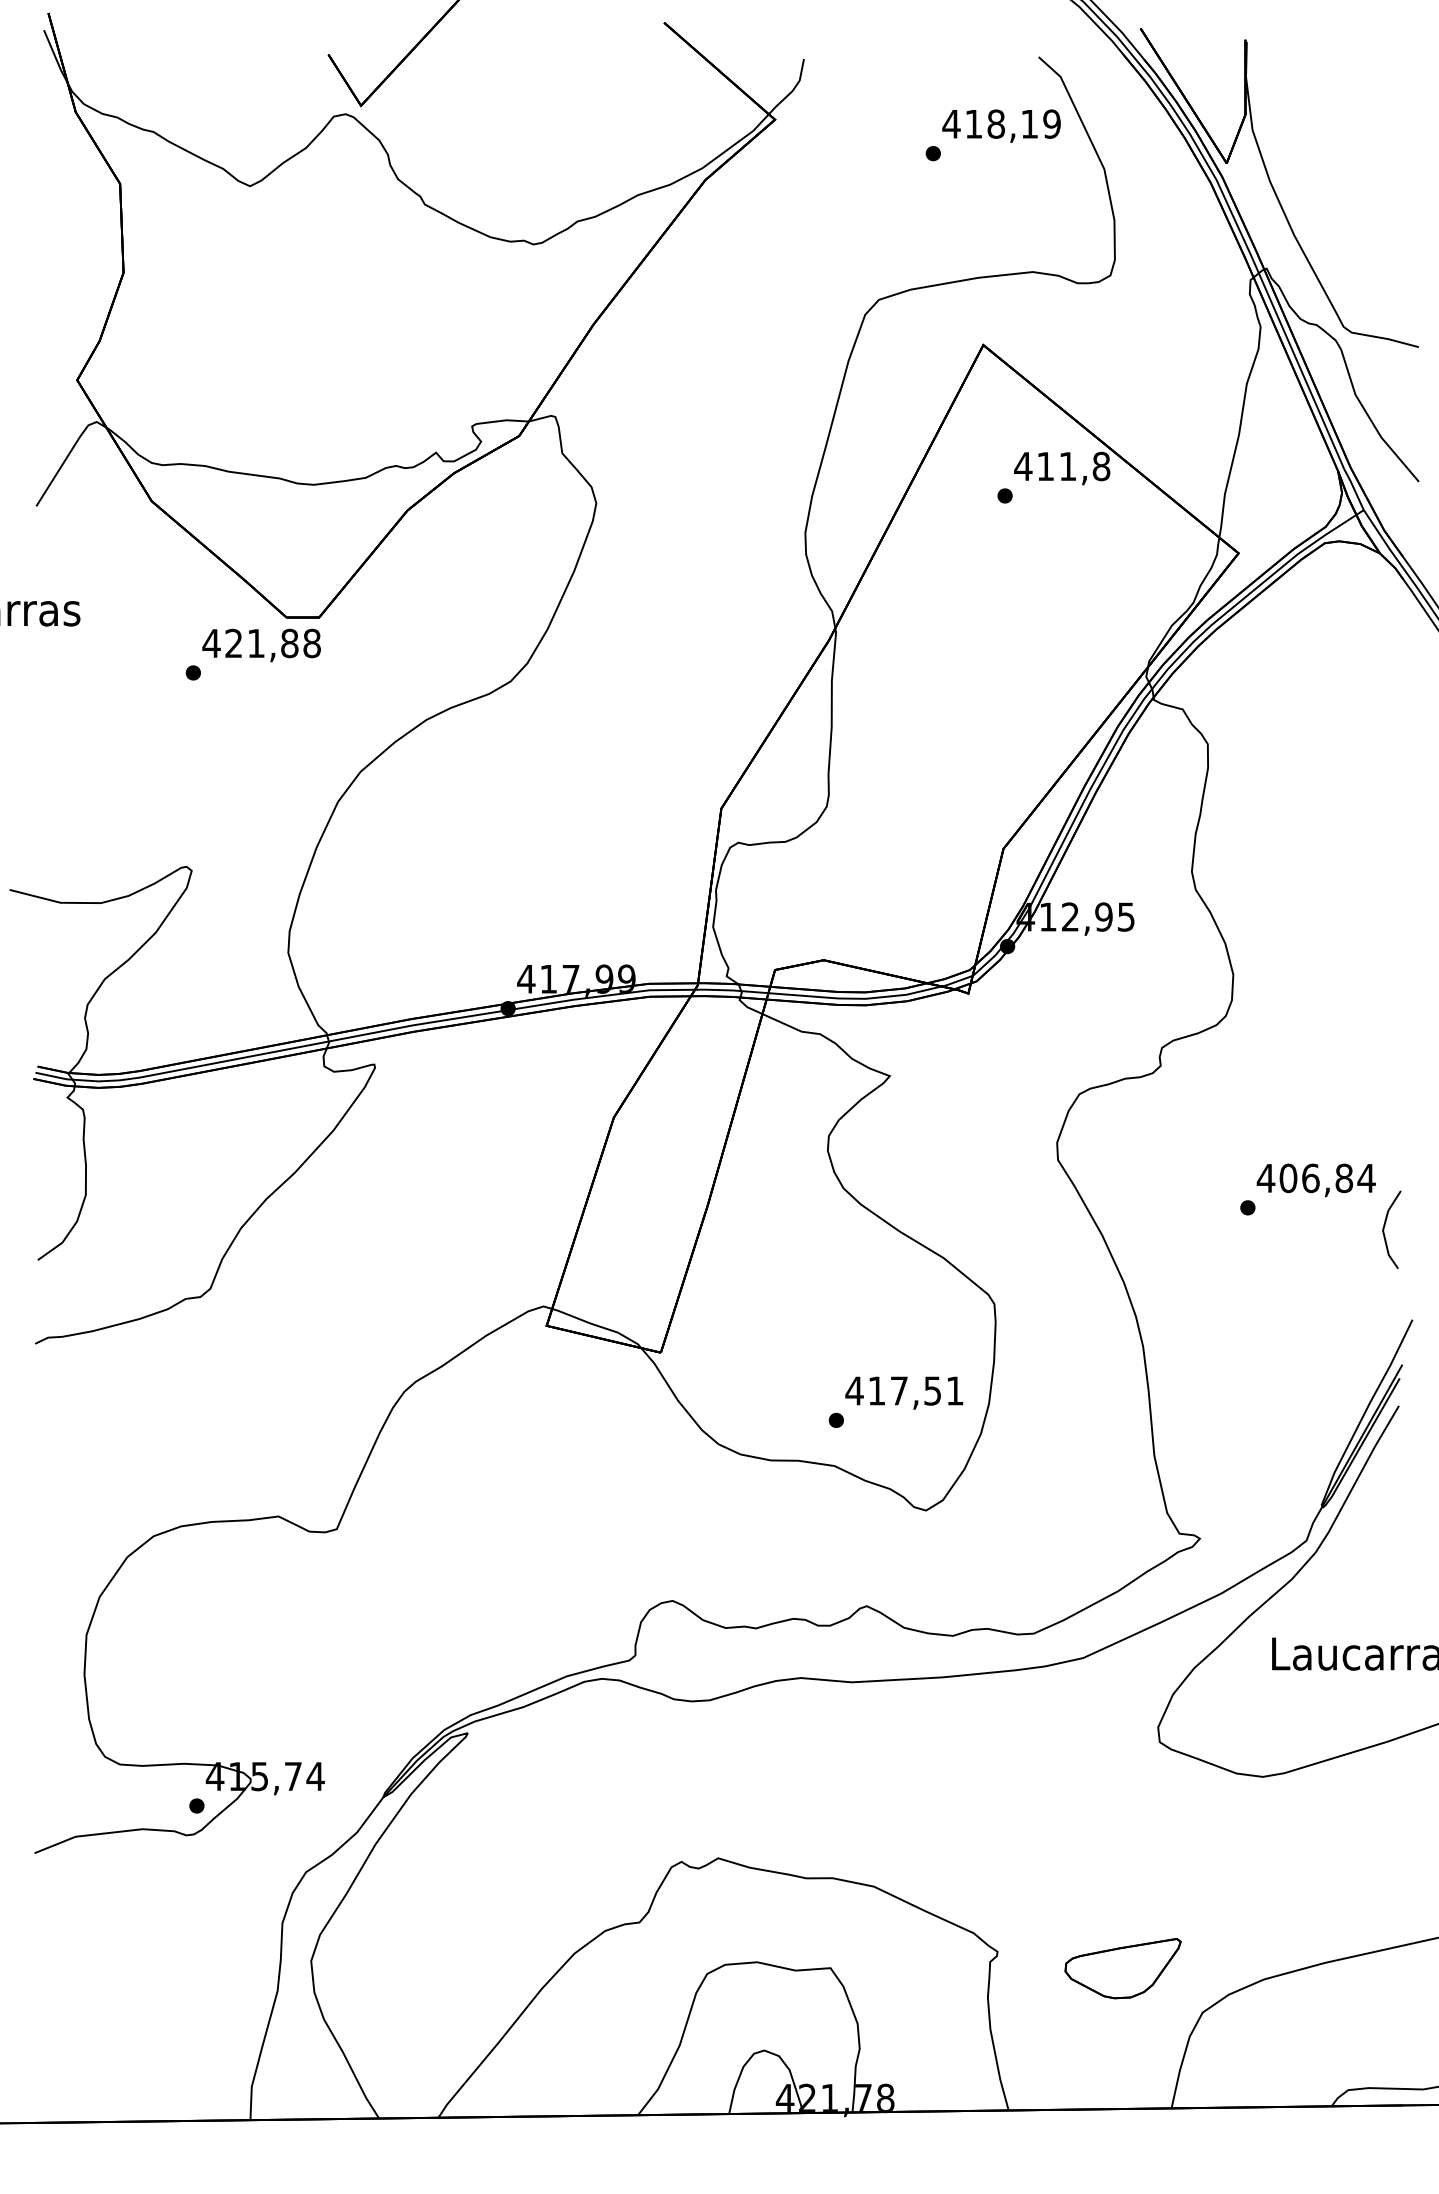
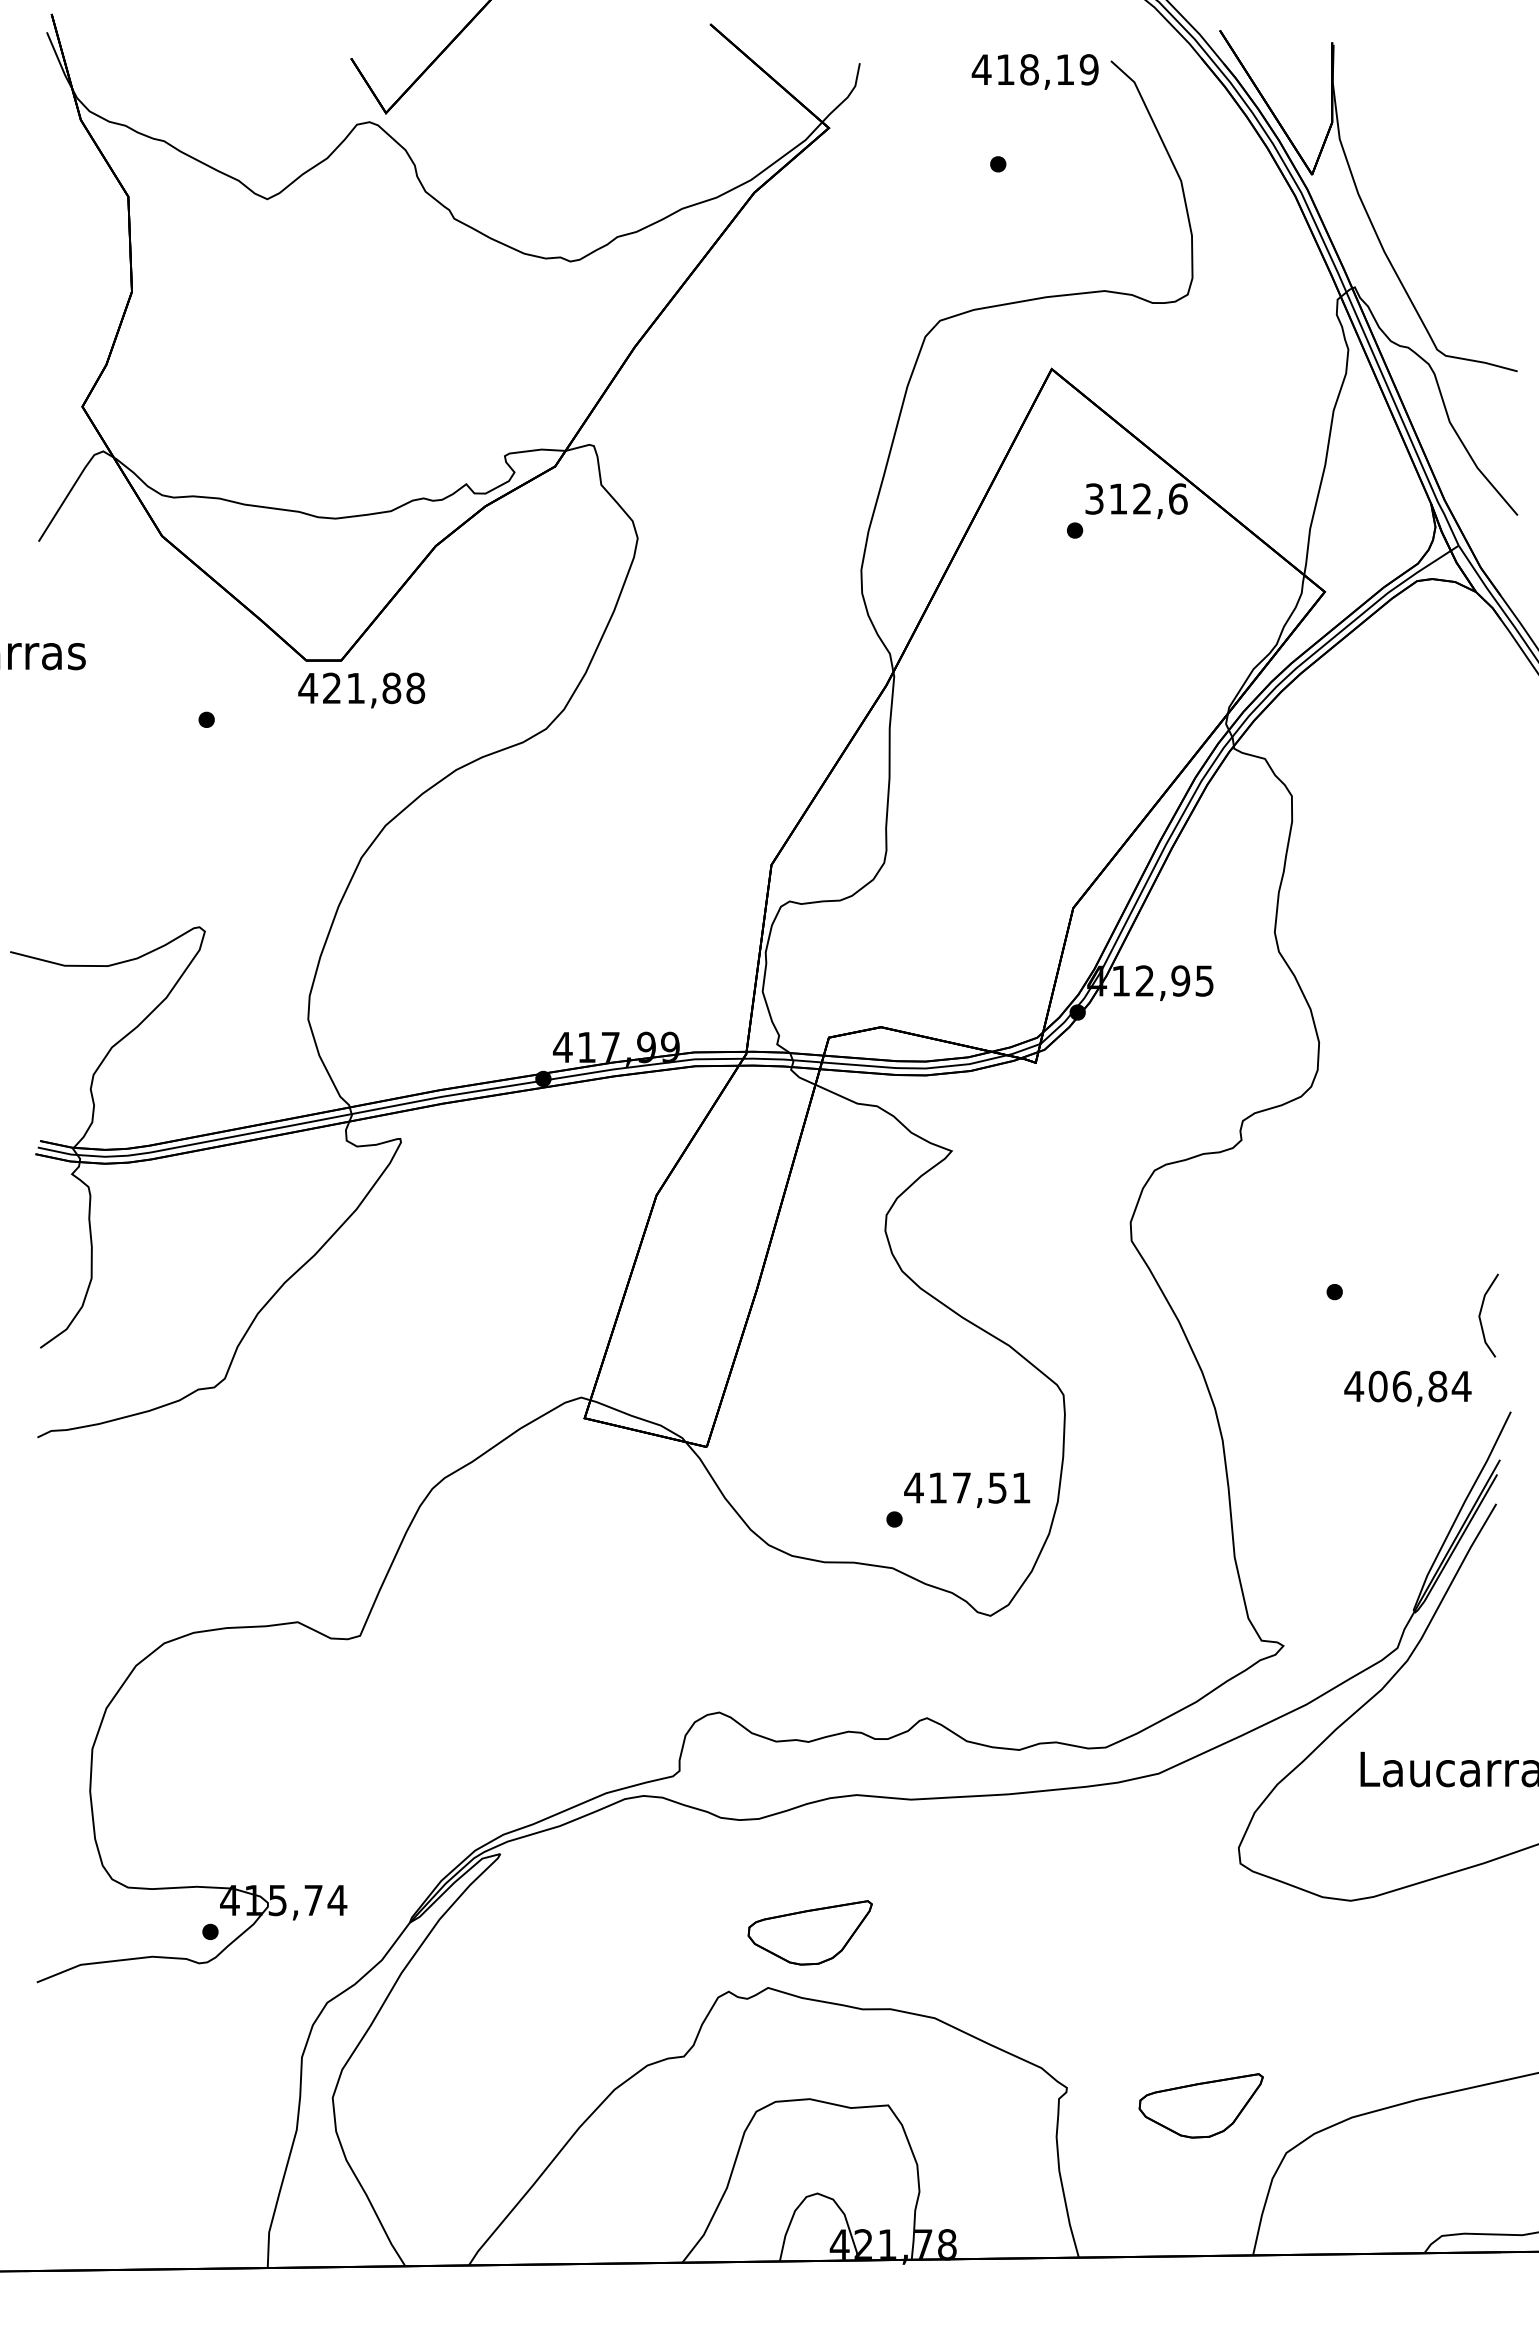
text: (1000, 125) -> (1034, 71), moved
text: (1061, 466) -> (1135, 498), 411,8 -> 312,6
text: (261, 645) -> (361, 690), moved
text: (1315, 1180) -> (1407, 1388), moved
part: (756, 1806) -> (809, 1932), added

